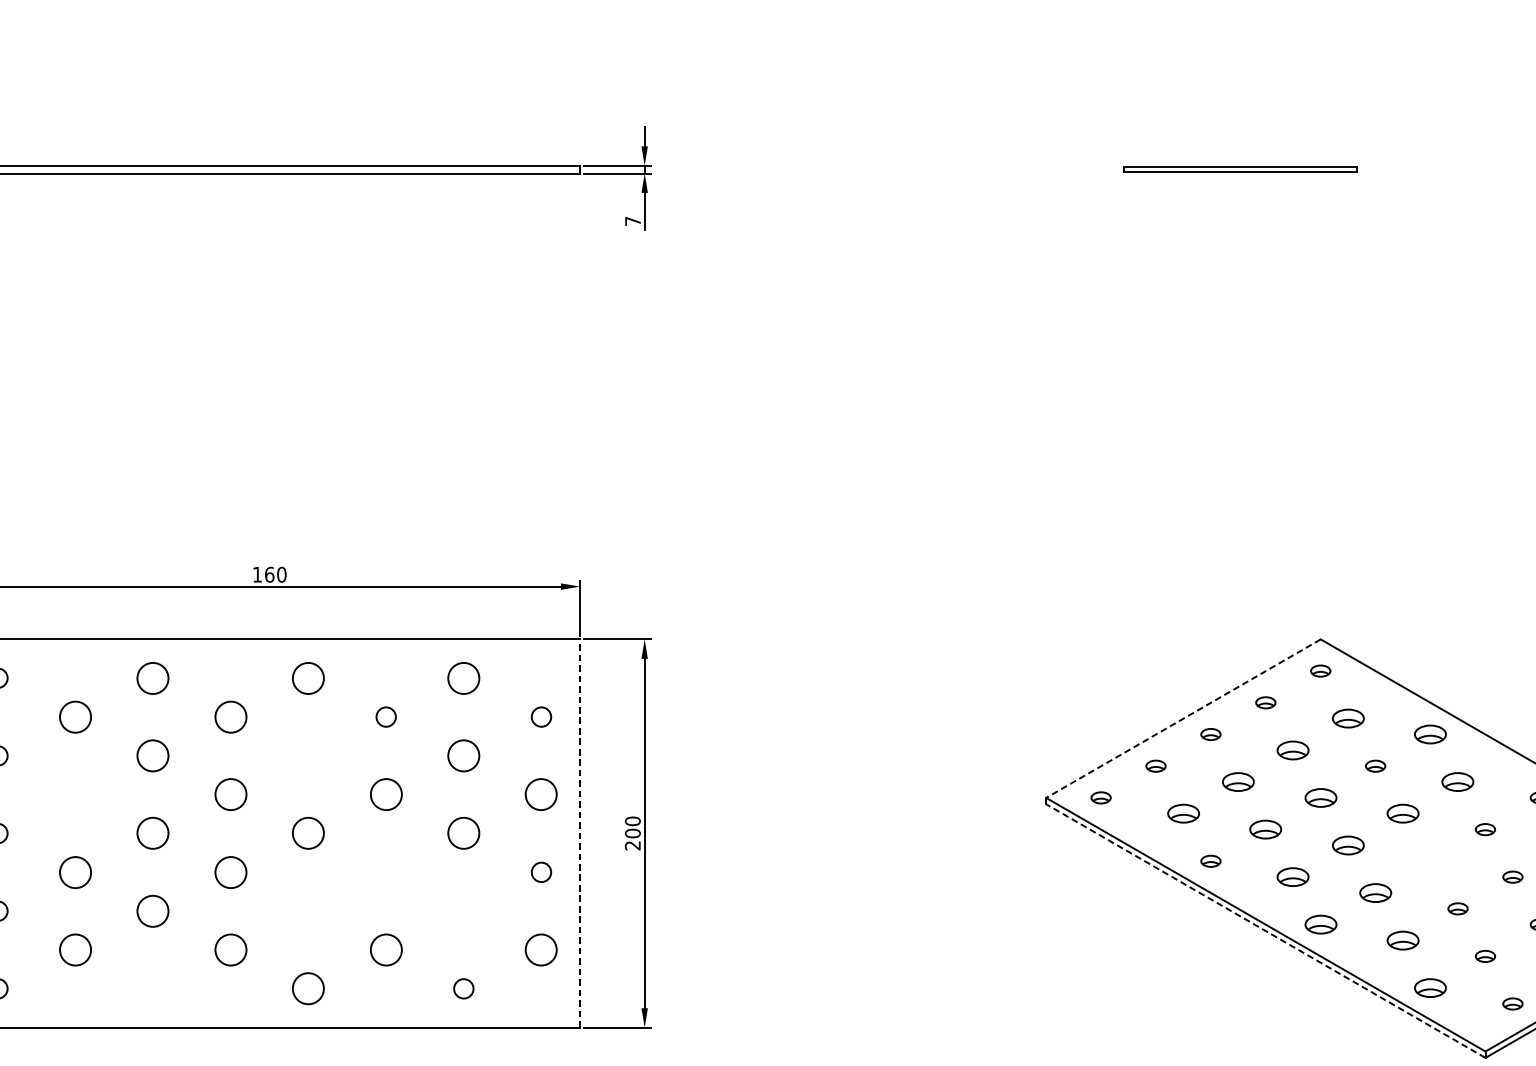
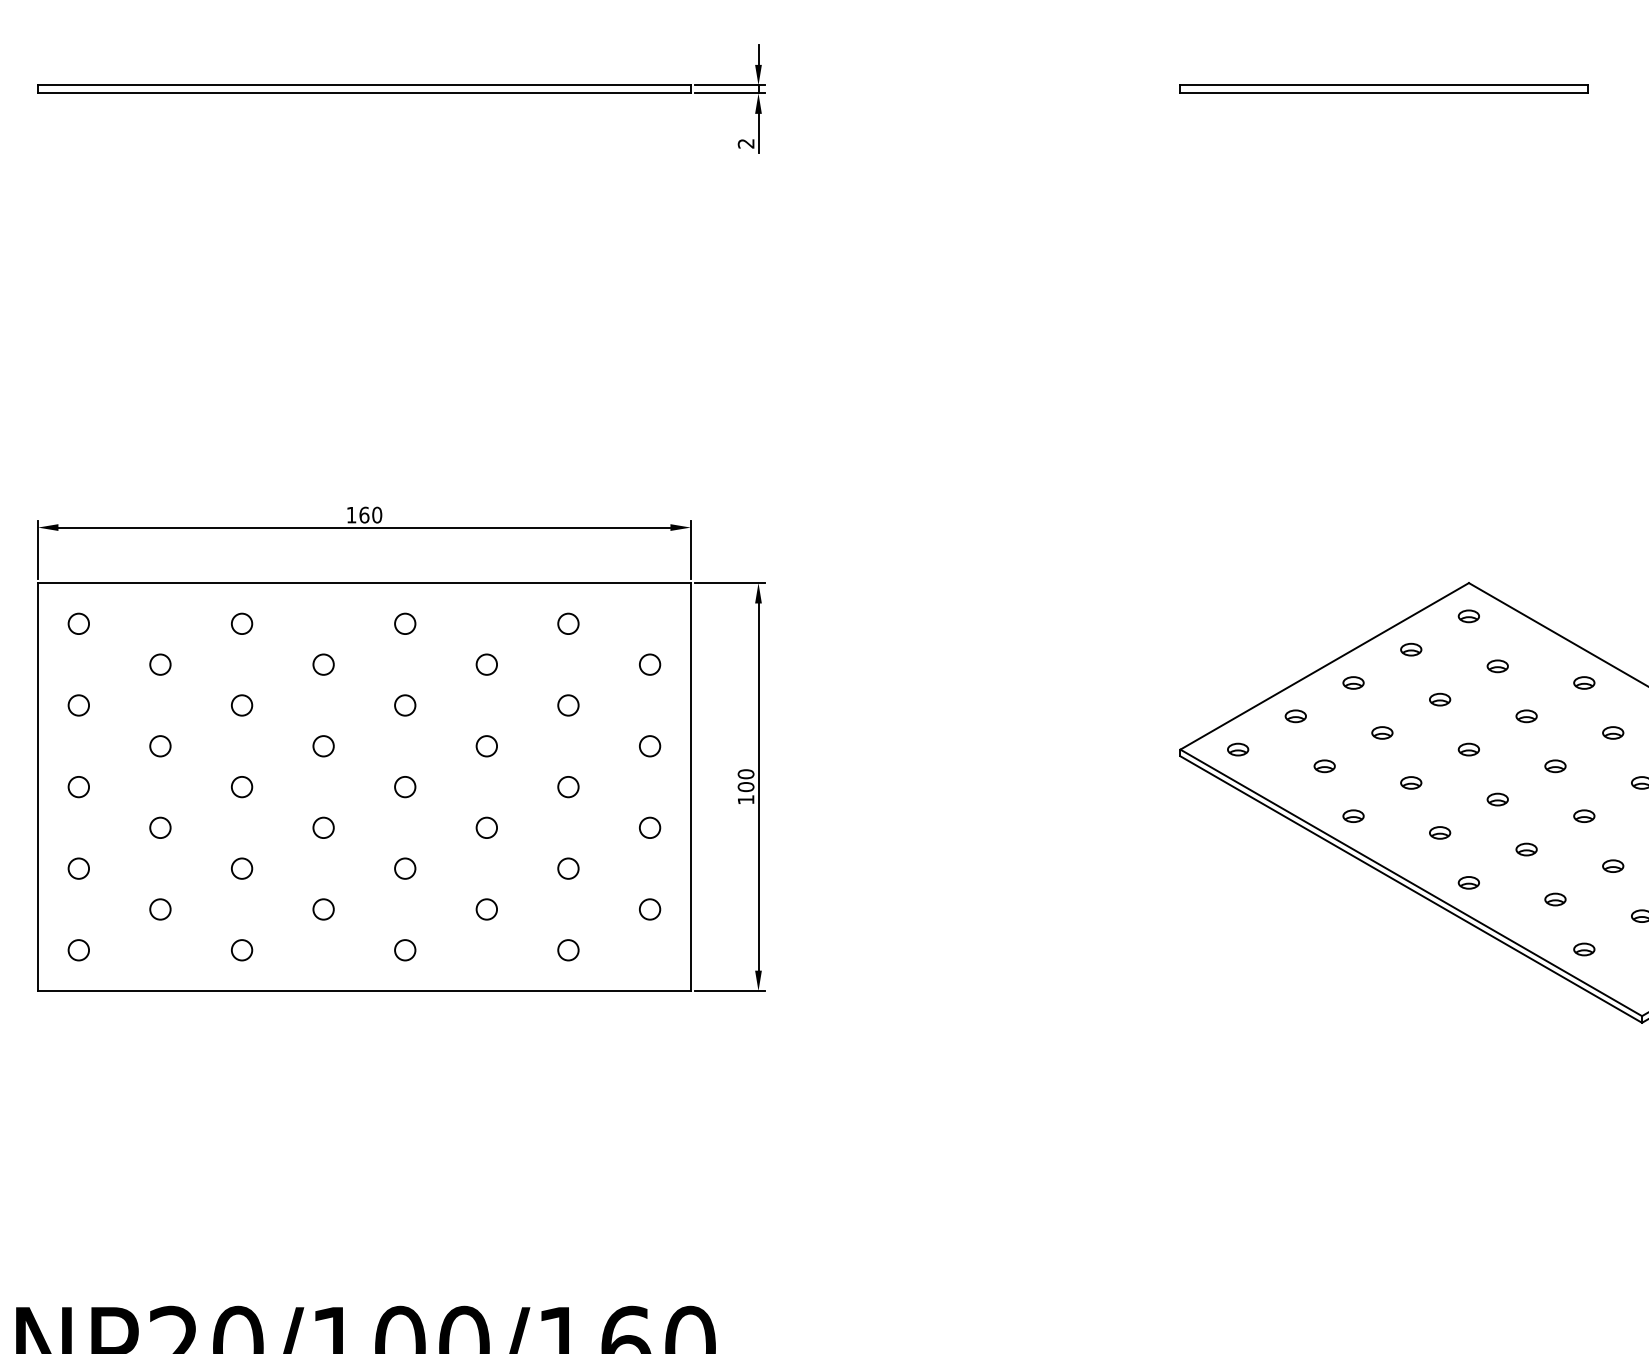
part: (1239, 168) -> (1383, 88), size x1.67
text: (632, 221) -> (745, 143), 7 -> 2
circle: (153, 677) -> (242, 623), size x0.62
circle: (308, 677) -> (405, 623), size x0.62
circle: (463, 677) -> (568, 623), size x0.62
circle: (75, 716) -> (160, 664), size x0.62
circle: (230, 716) -> (323, 664), size x0.62
line: (1183, 718) -> (1324, 666), dashed -> solid
part: (1347, 718) -> (1497, 666), size x0.62
part: (1430, 734) -> (1584, 682), size x0.62
part: (1293, 750) -> (1440, 699), size x0.62
circle: (153, 755) -> (242, 705), size x0.62
circle: (308, 755) -> (405, 705), added
circle: (463, 755) -> (568, 705), size x0.62
part: (1238, 781) -> (1382, 732), size x0.62
part: (1458, 781) -> (1613, 732), size x0.62
circle: (75, 794) -> (160, 746), added
circle: (230, 794) -> (323, 746), size x0.62
circle: (385, 794) -> (486, 746), size x0.62
circle: (541, 794) -> (650, 746), size x0.62
part: (1320, 797) -> (1468, 749), size x0.62
part: (1183, 813) -> (1324, 766), size x0.62
part: (1403, 813) -> (1555, 766), size x0.62
part: (1266, 829) -> (1411, 782), size x0.62
circle: (153, 833) -> (242, 787), size x0.62
circle: (308, 833) -> (405, 787), size x0.62
circle: (463, 833) -> (568, 787), size x0.62
line: (579, 833) -> (690, 786), dashed -> solid
text: (632, 845) -> (745, 799), 200 -> 100
part: (1347, 845) -> (1497, 799), size x0.62
part: (1430, 860) -> (1584, 815), added
circle: (75, 872) -> (160, 827), size x0.62
circle: (230, 872) -> (323, 827), size x0.62
circle: (385, 872) -> (486, 827), added
part: (1293, 876) -> (1440, 832), size x0.62
part: (1375, 892) -> (1526, 849), size x0.62
circle: (153, 911) -> (242, 868), size x0.62
circle: (308, 911) -> (405, 868), added
circle: (463, 911) -> (568, 868), added
part: (1320, 924) -> (1468, 882), size x0.62
line: (1266, 931) -> (1411, 889), dashed -> solid
part: (1403, 940) -> (1555, 899), size x0.62
circle: (75, 950) -> (160, 909), size x0.62
circle: (230, 950) -> (323, 909), size x0.62
circle: (385, 950) -> (486, 909), size x0.62
circle: (541, 950) -> (650, 909), size x0.62
part: (1430, 988) -> (1584, 949), size x0.62
circle: (153, 989) -> (242, 950), added
circle: (308, 989) -> (405, 950), size x0.62

